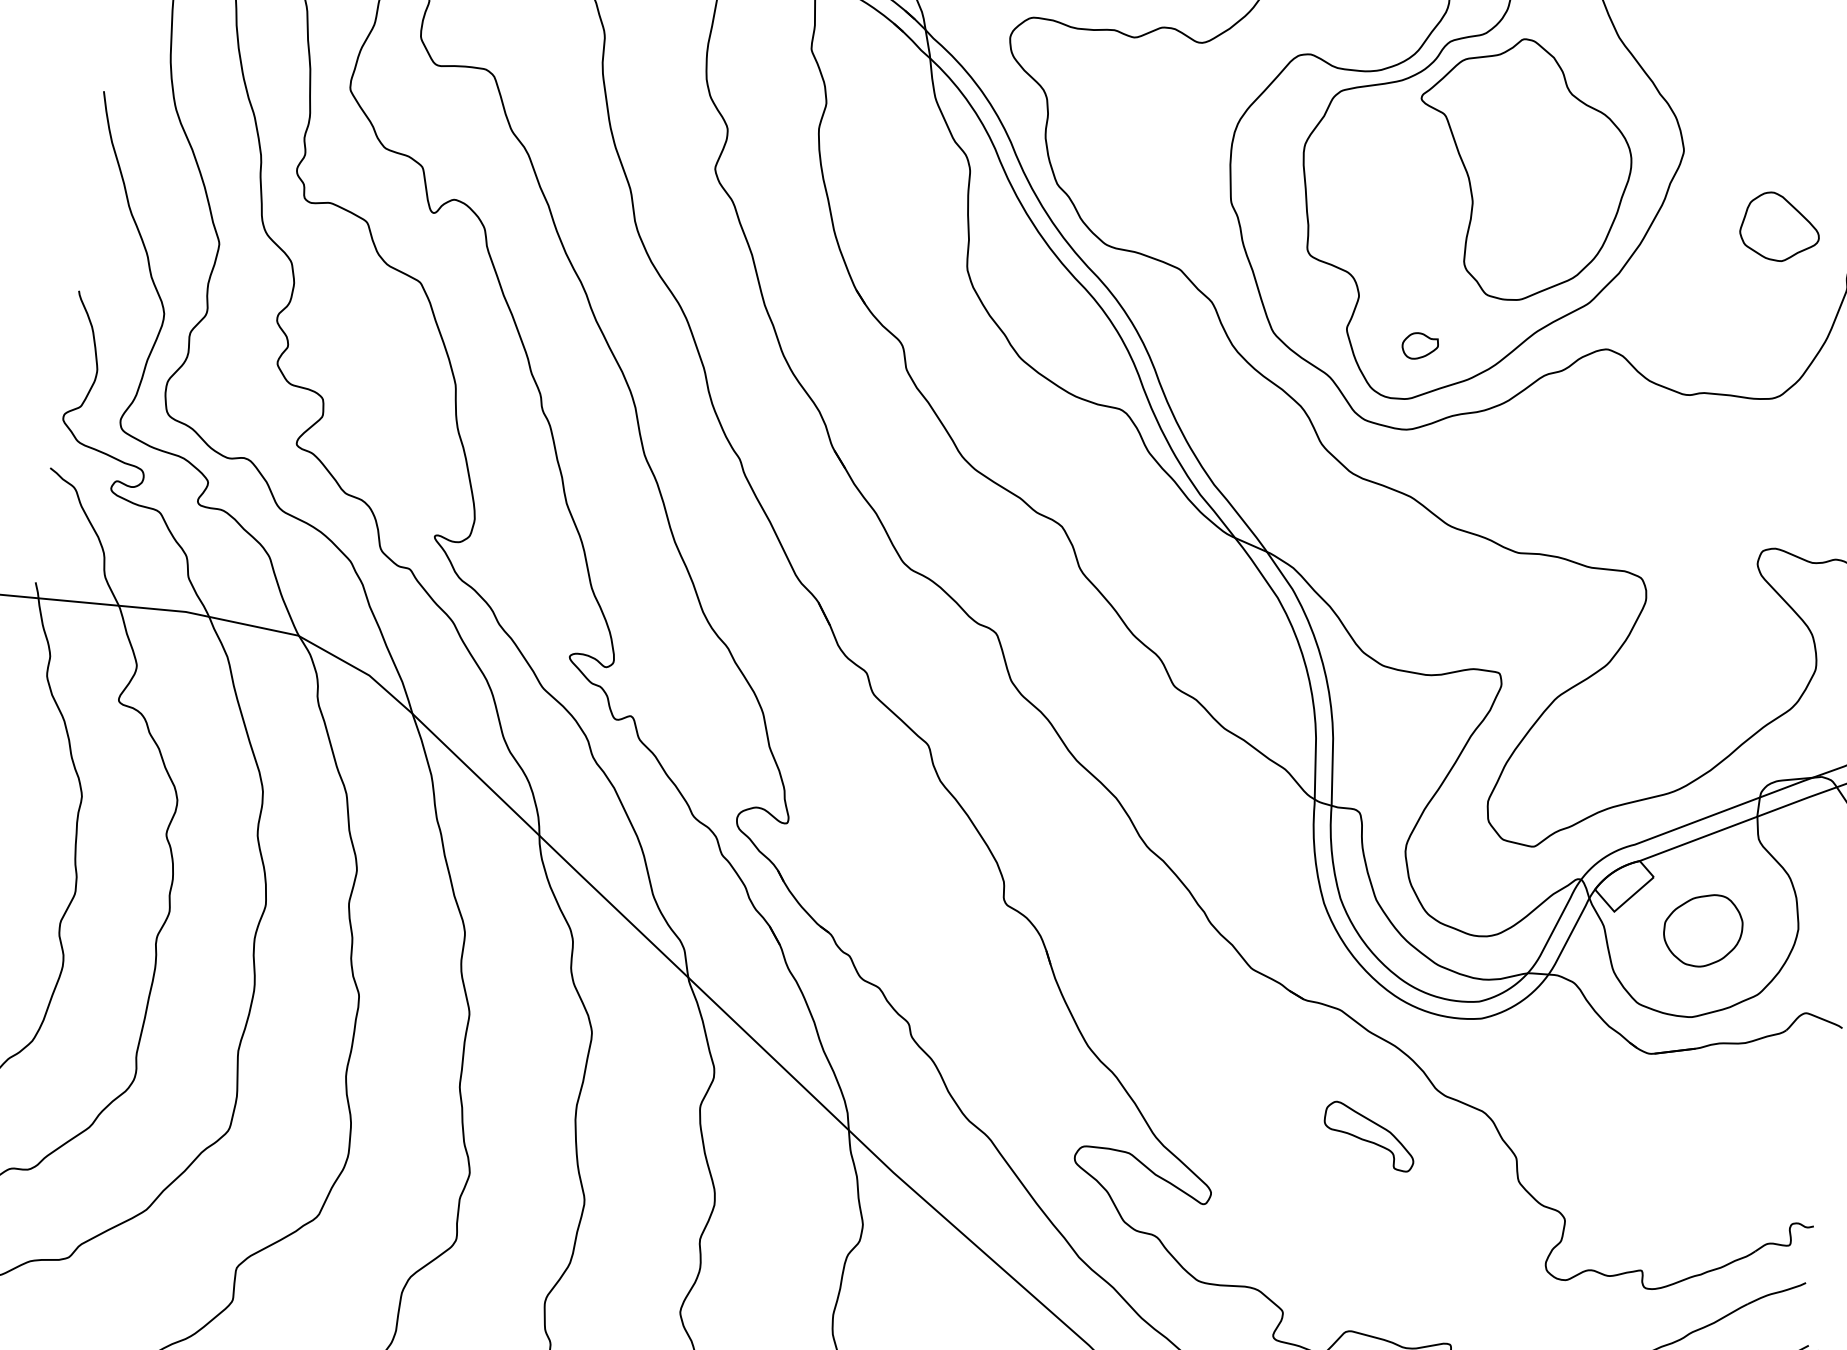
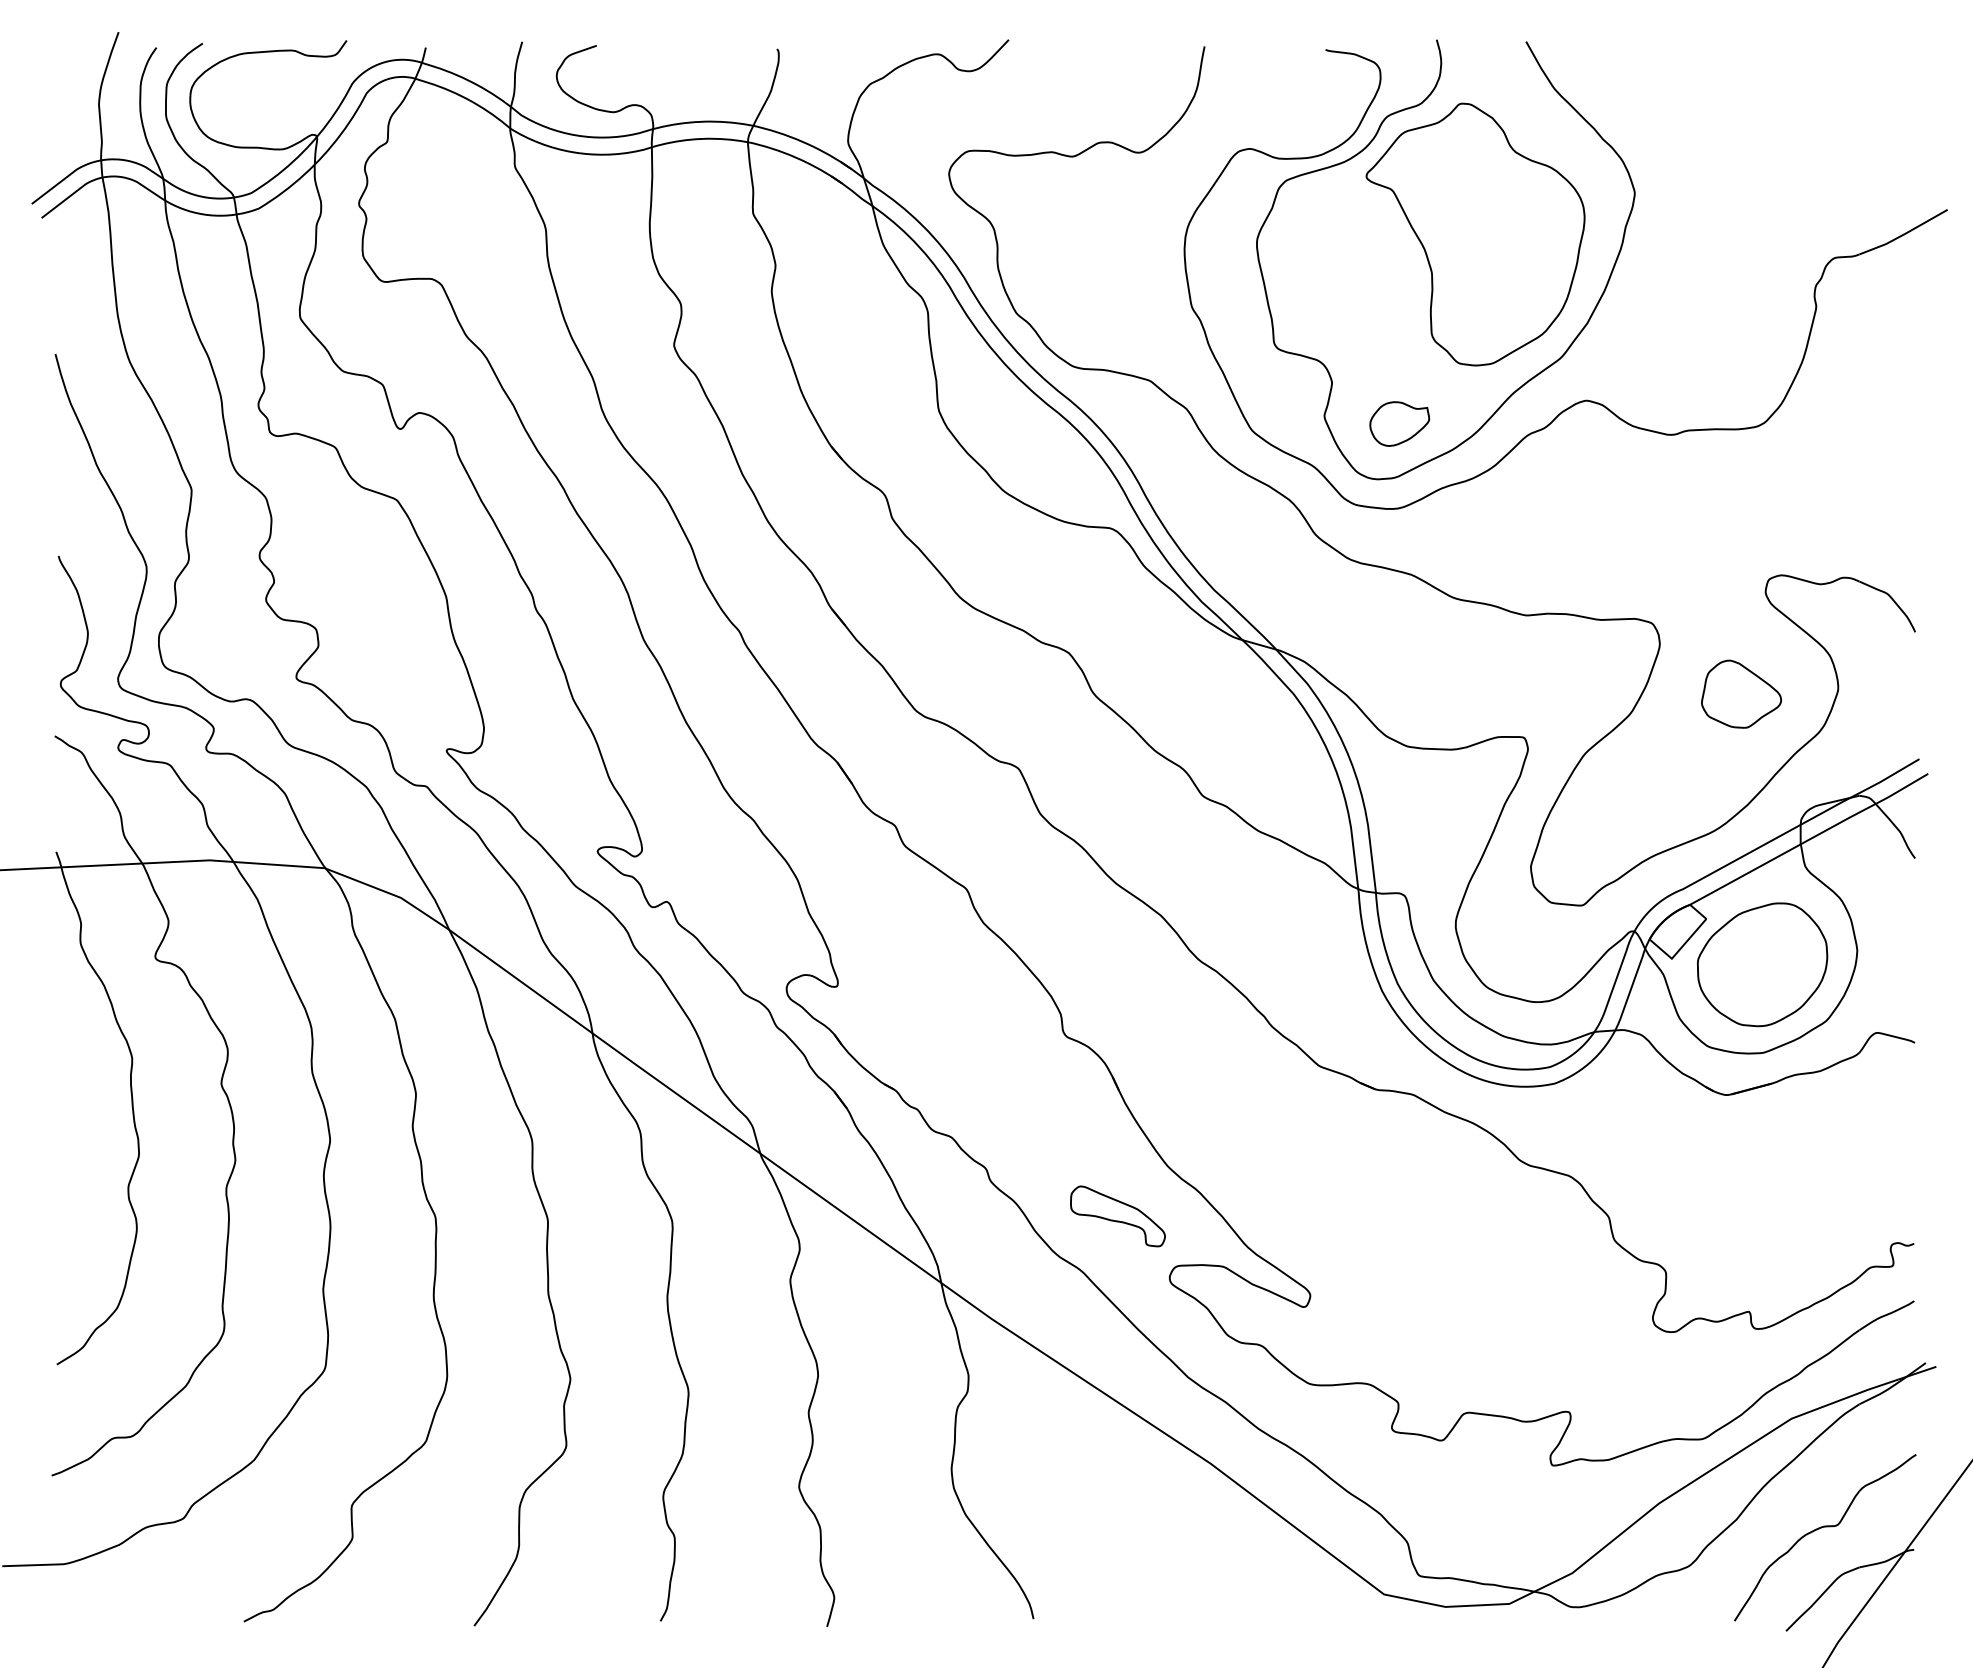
part: (1780, 226) -> (1741, 693), moved
part: (1419, 346) -> (1399, 423), size x1.67
part: (1702, 929) -> (1762, 964), size x1.67
part: (1369, 1136) -> (1117, 1216), moved

